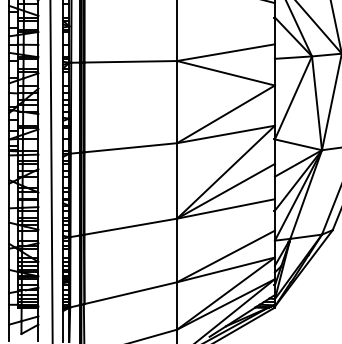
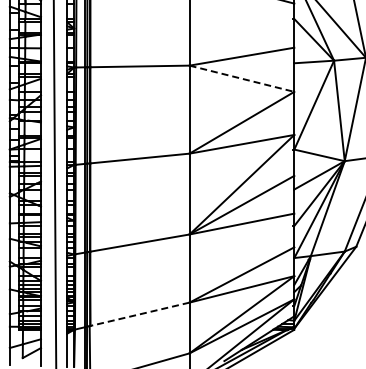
line: (226, 73) -> (242, 78), solid -> dashed
line: (130, 293) -> (139, 314), solid -> dashed

